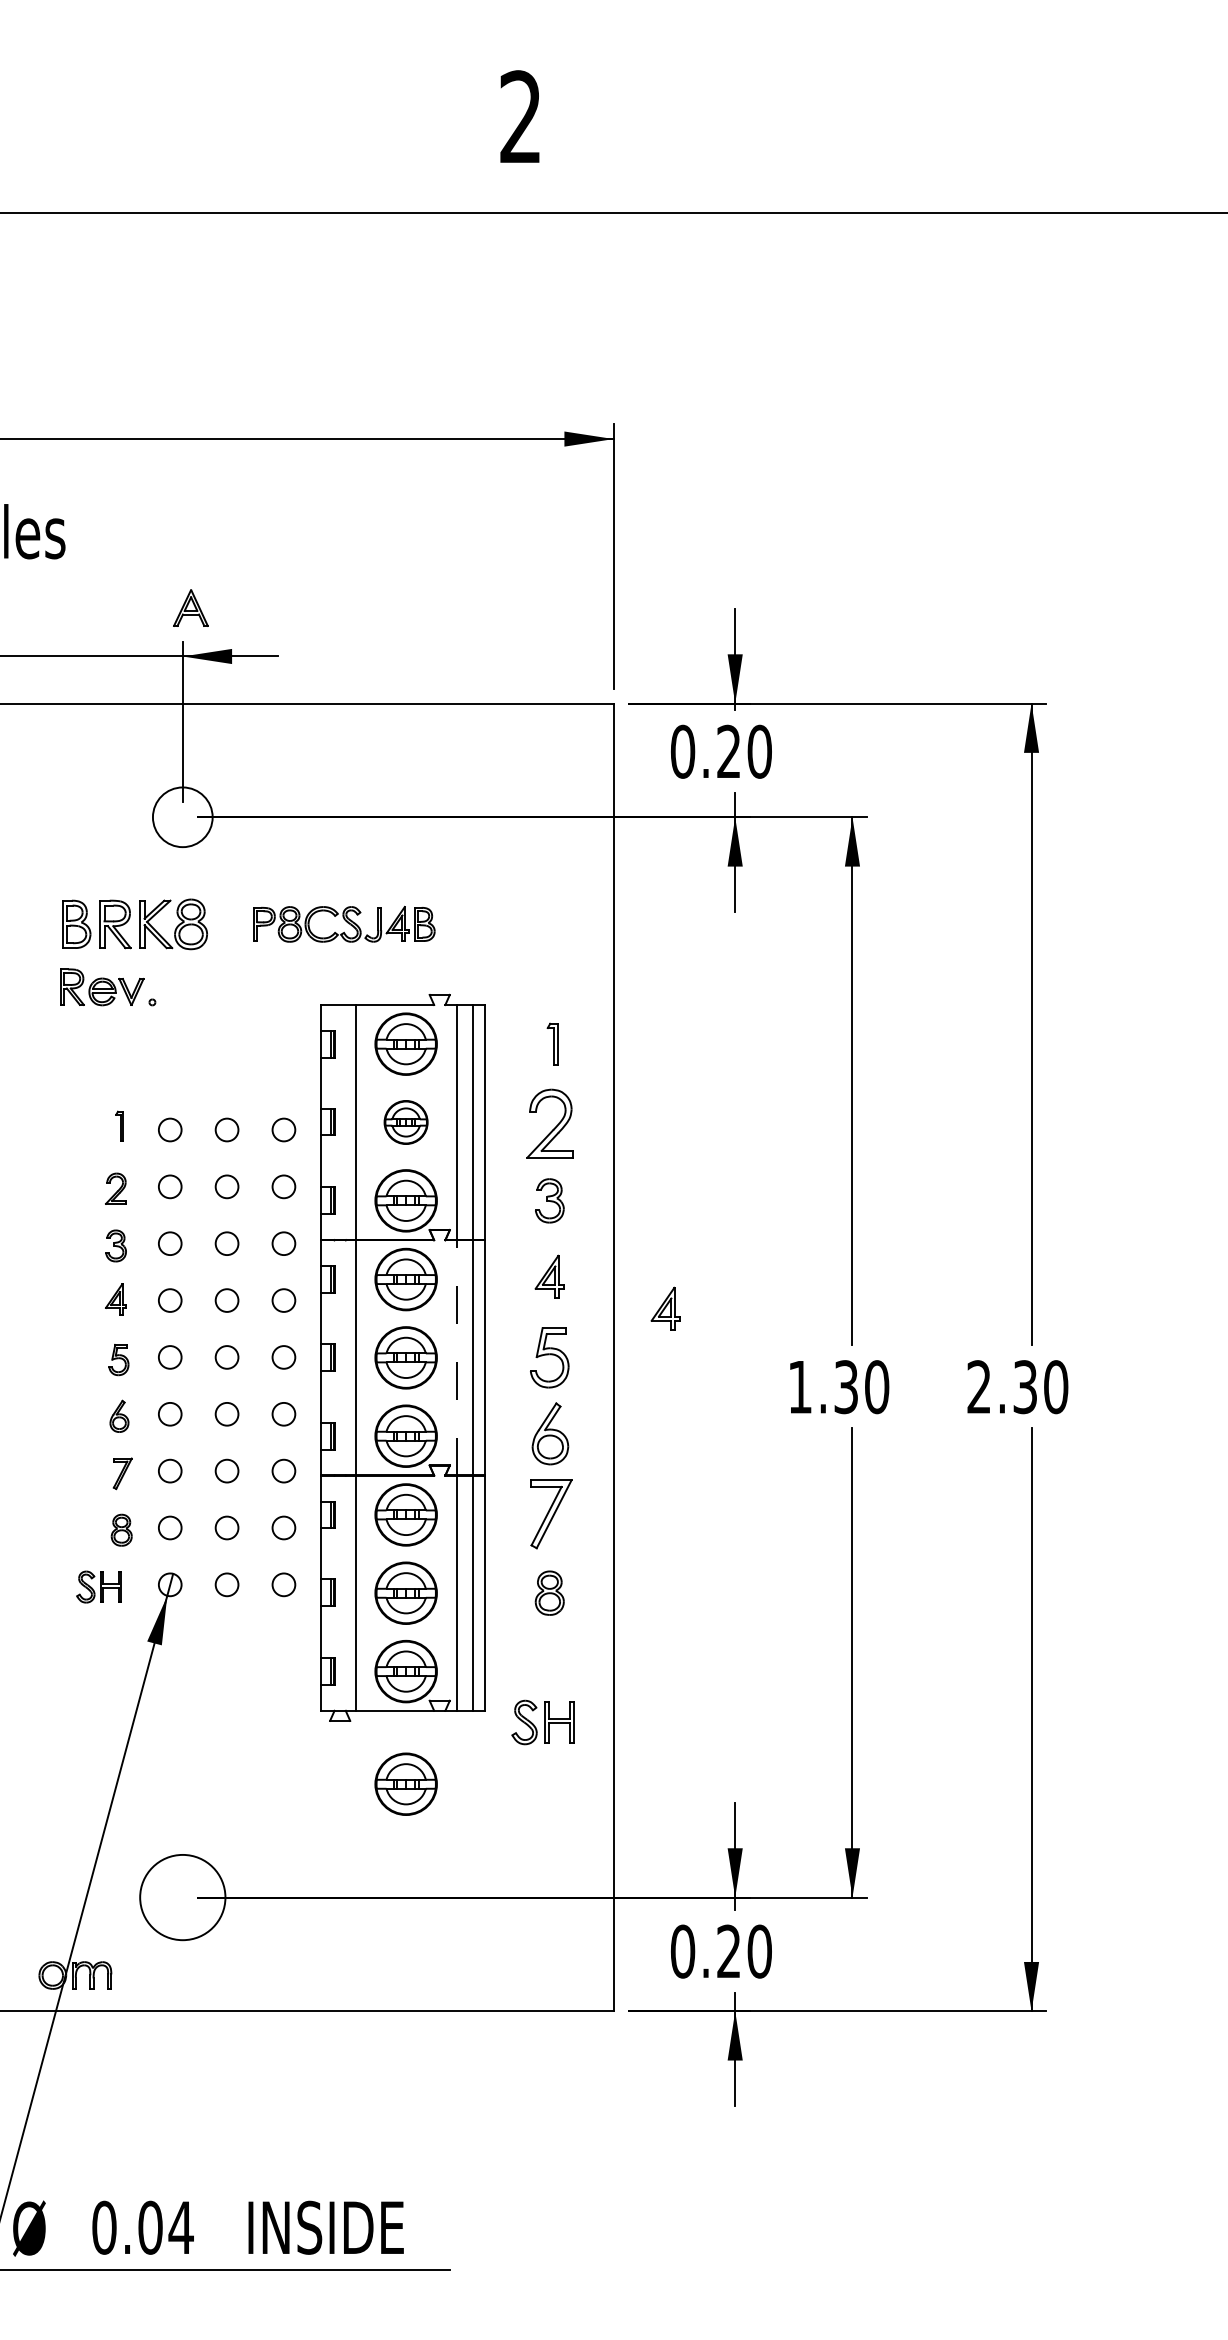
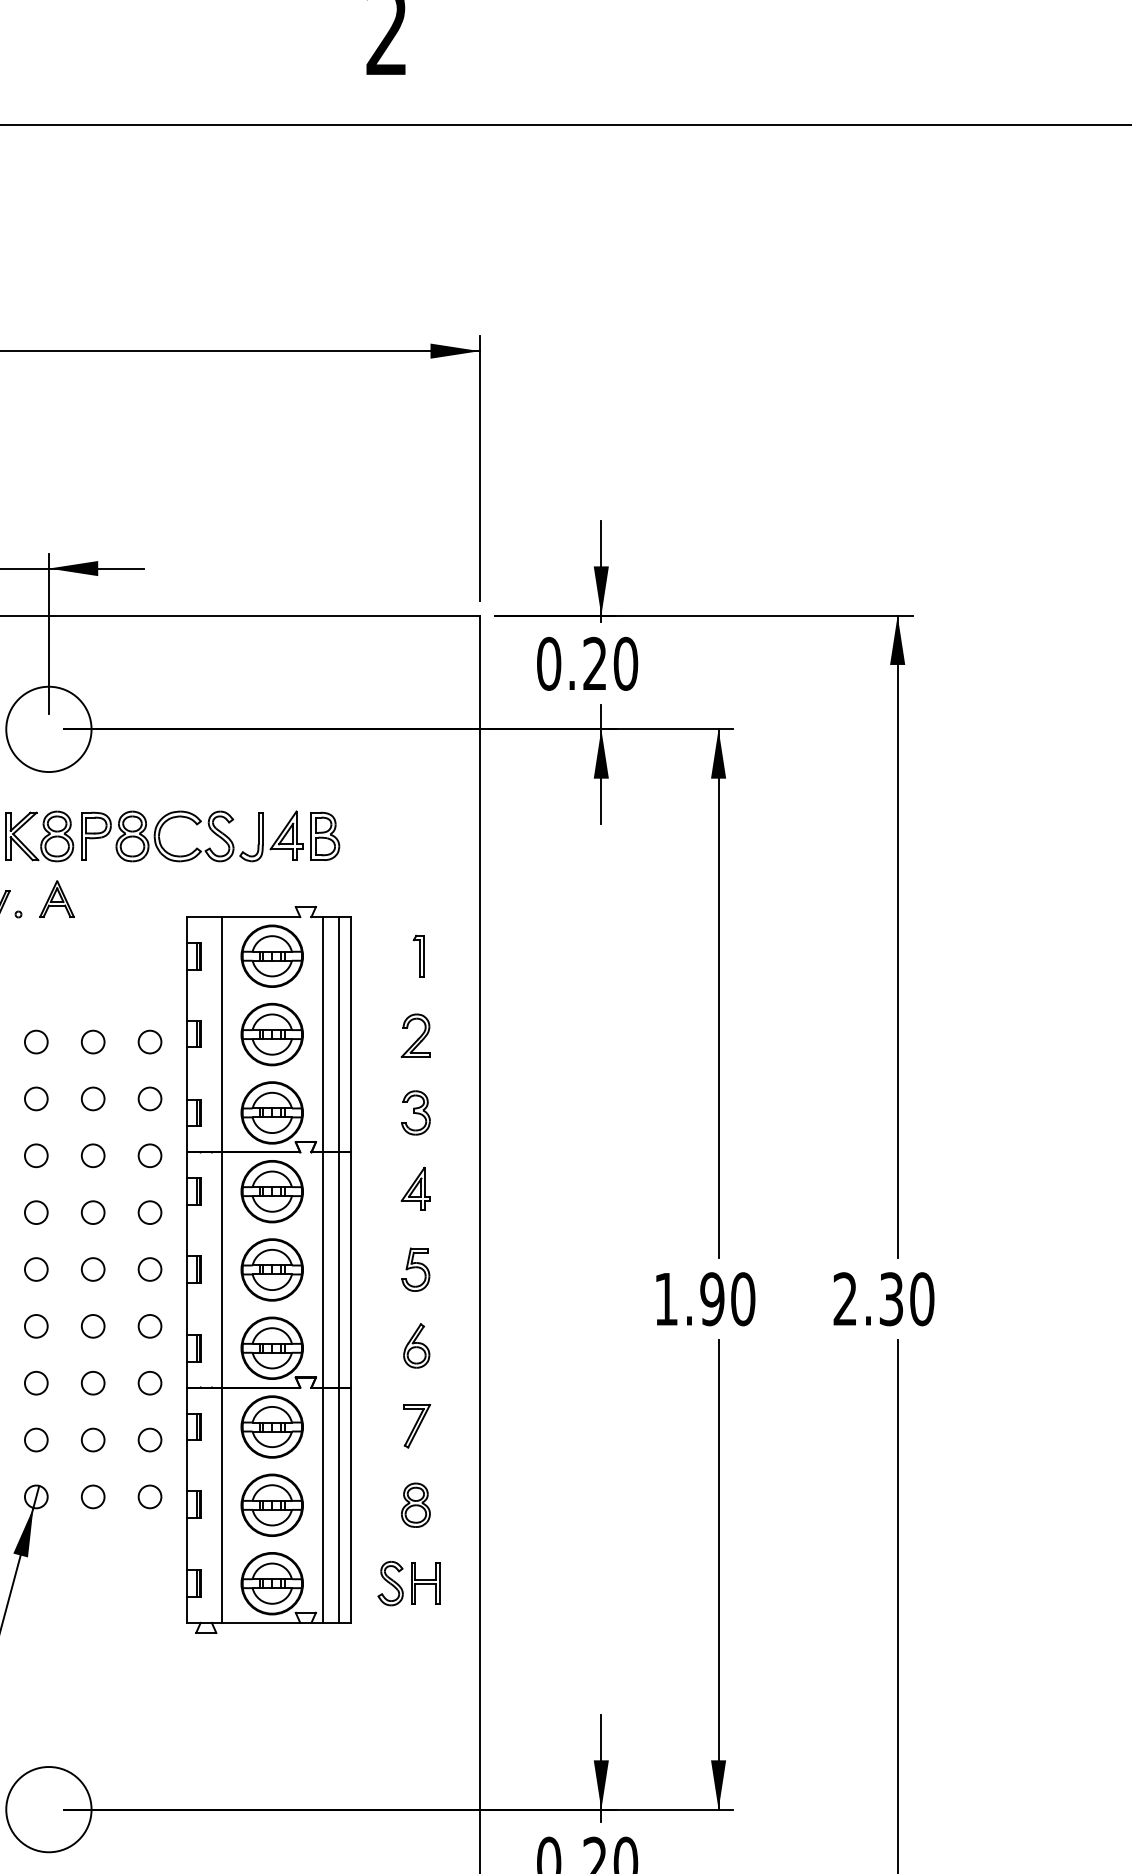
part: (190, 607) -> (56, 898), moved
circle: (182, 816) -> (48, 728), size x1.43
part: (344, 924) -> (210, 836), size x1.43
part: (405, 1122) -> (271, 1034), size x1.43
part: (549, 1123) -> (415, 1035), size x0.62
part: (665, 1308) -> (531, 1220), removed
line: (456, 1357) -> (322, 1269), dashed -> solid
part: (549, 1357) -> (415, 1269), size x0.71
text: (846, 1386) -> (712, 1298), 1.30 -> 1.90
part: (550, 1433) -> (416, 1345), size x0.71
part: (550, 1513) -> (416, 1425), size x0.62
part: (542, 1722) -> (408, 1583), moved
part: (405, 1783) -> (271, 1695), removed

